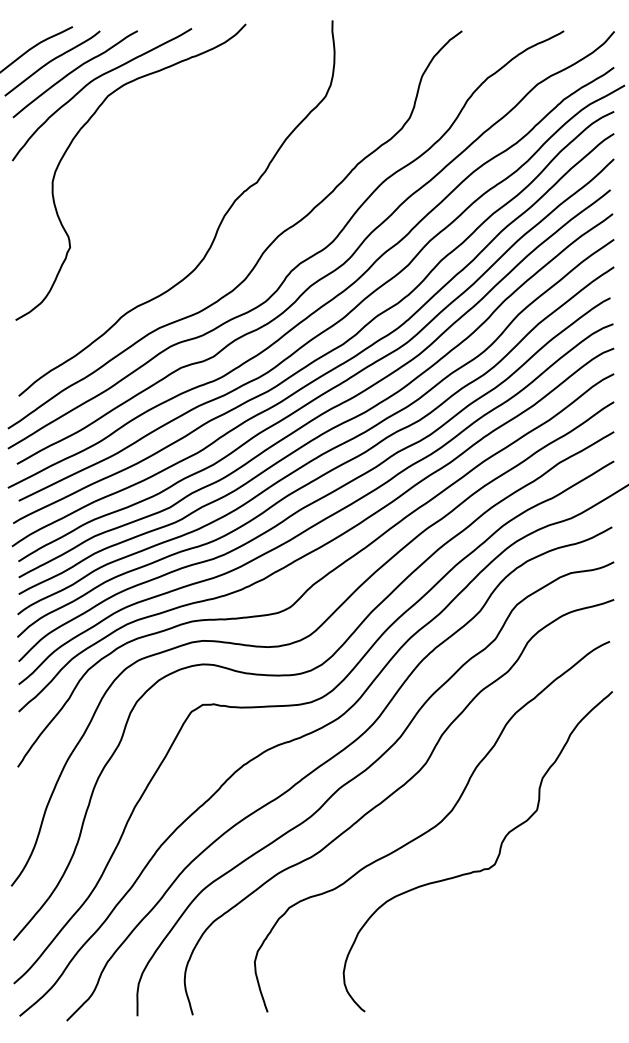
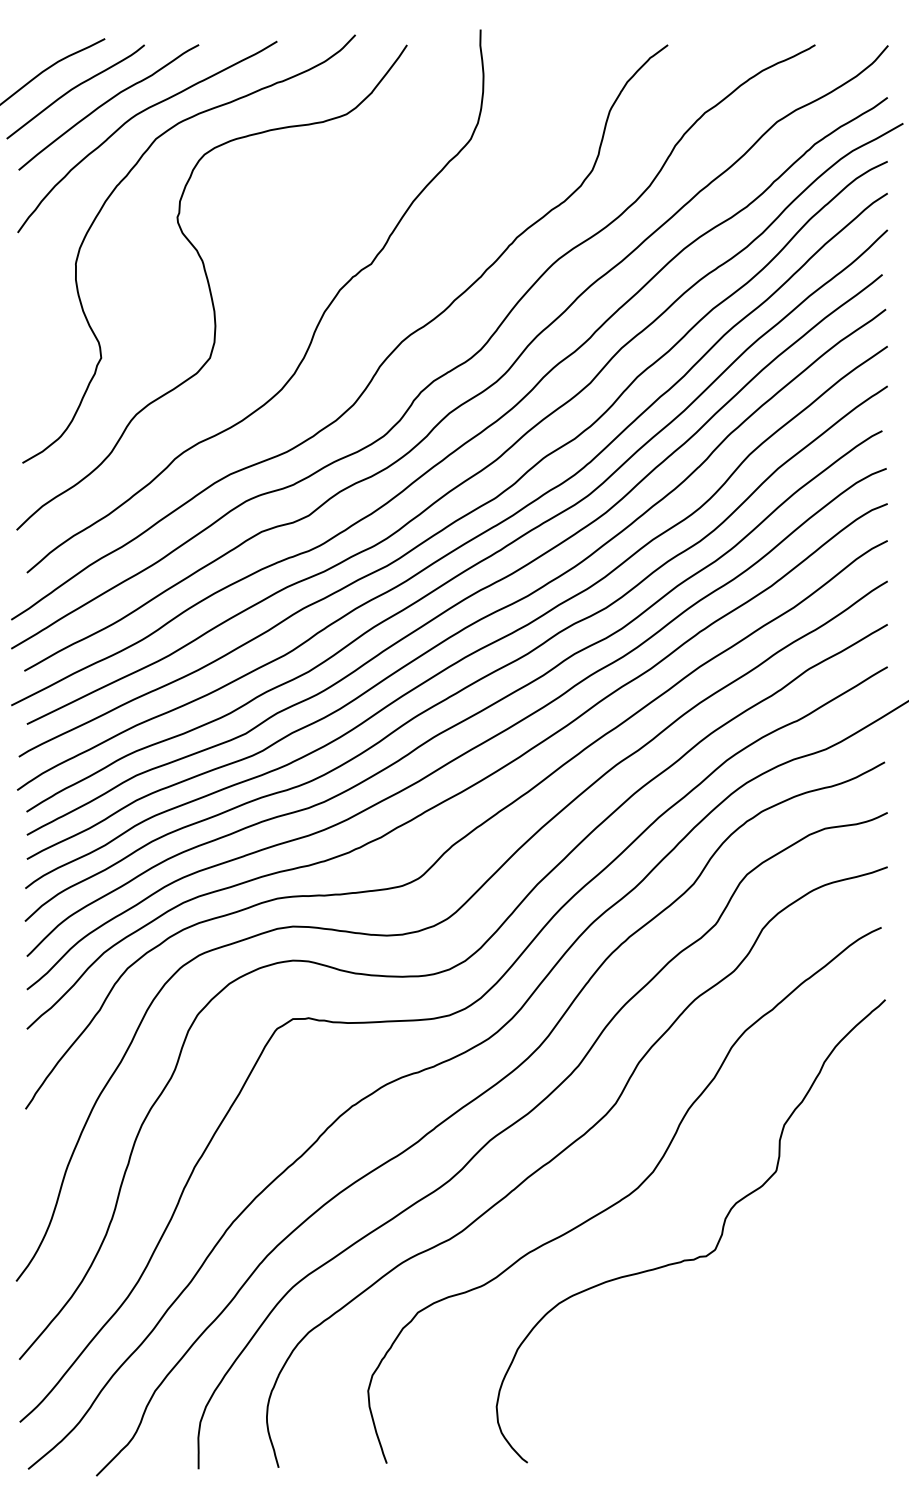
curve: (145, 198) -> (210, 287), added

